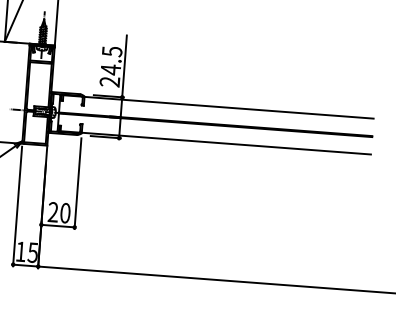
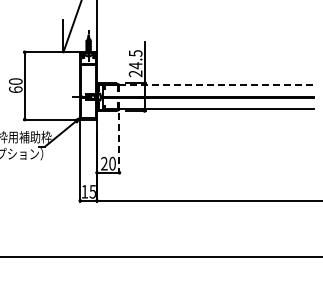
line: (230, 108) -> (217, 85), solid -> dashed
line: (78, 183) -> (119, 143), solid -> dashed

